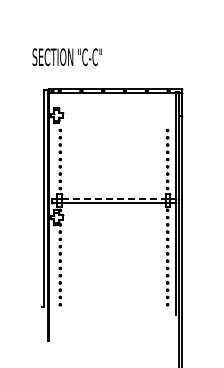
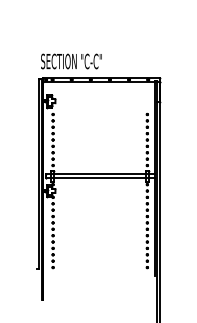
text: (66, 57) -> (70, 61), moved
line: (113, 198) -> (99, 174), dashed -> solid

